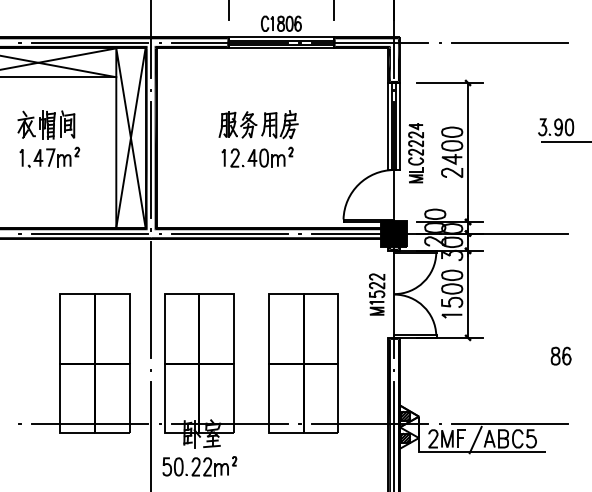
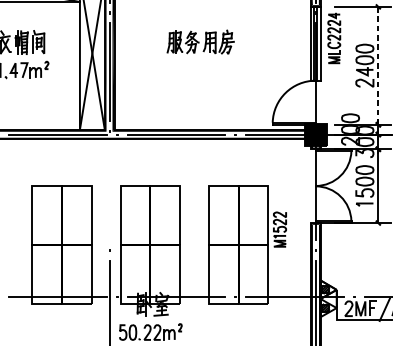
line: (468, 151) -> (378, 64), solid -> dashed
part: (415, 153) -> (333, 38), moved
part: (257, 156) -> (199, 69), removed
part: (377, 294) -> (280, 229), moved
line: (151, 300) -> (109, 191), removed

